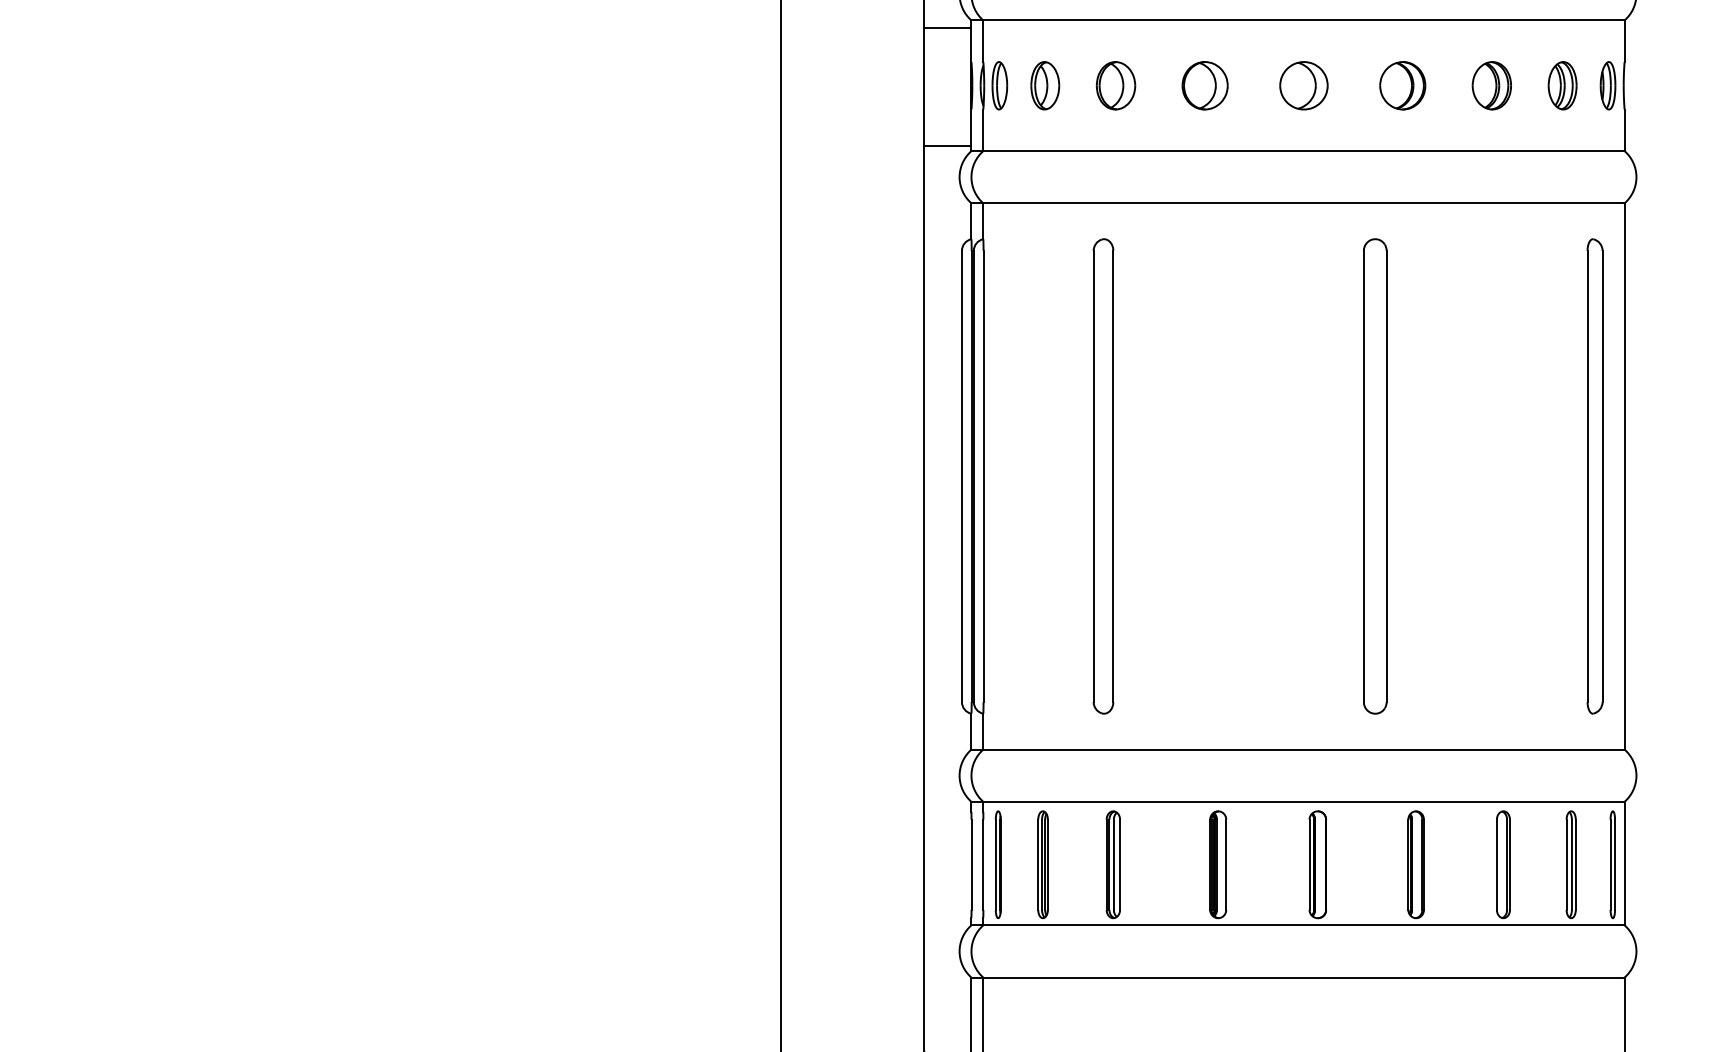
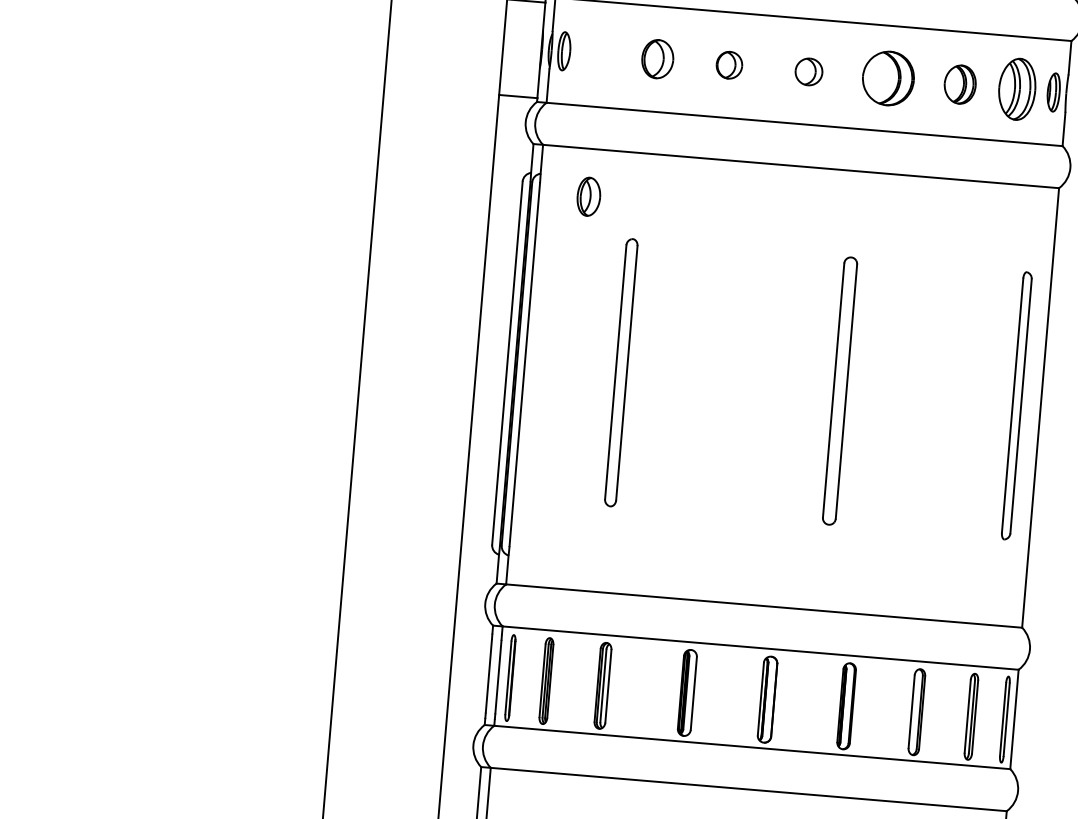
part: (1045, 85) -> (589, 196), moved
part: (1204, 85) -> (729, 64), size x0.7
part: (1303, 85) -> (808, 71), size x0.7
part: (1402, 85) -> (888, 78), size x1.4
part: (1562, 85) -> (1017, 89), size x1.6
part: (1103, 476) -> (621, 372), size x0.7
part: (1375, 476) -> (840, 391), size x0.7
part: (1594, 476) -> (1016, 405), size x0.7

